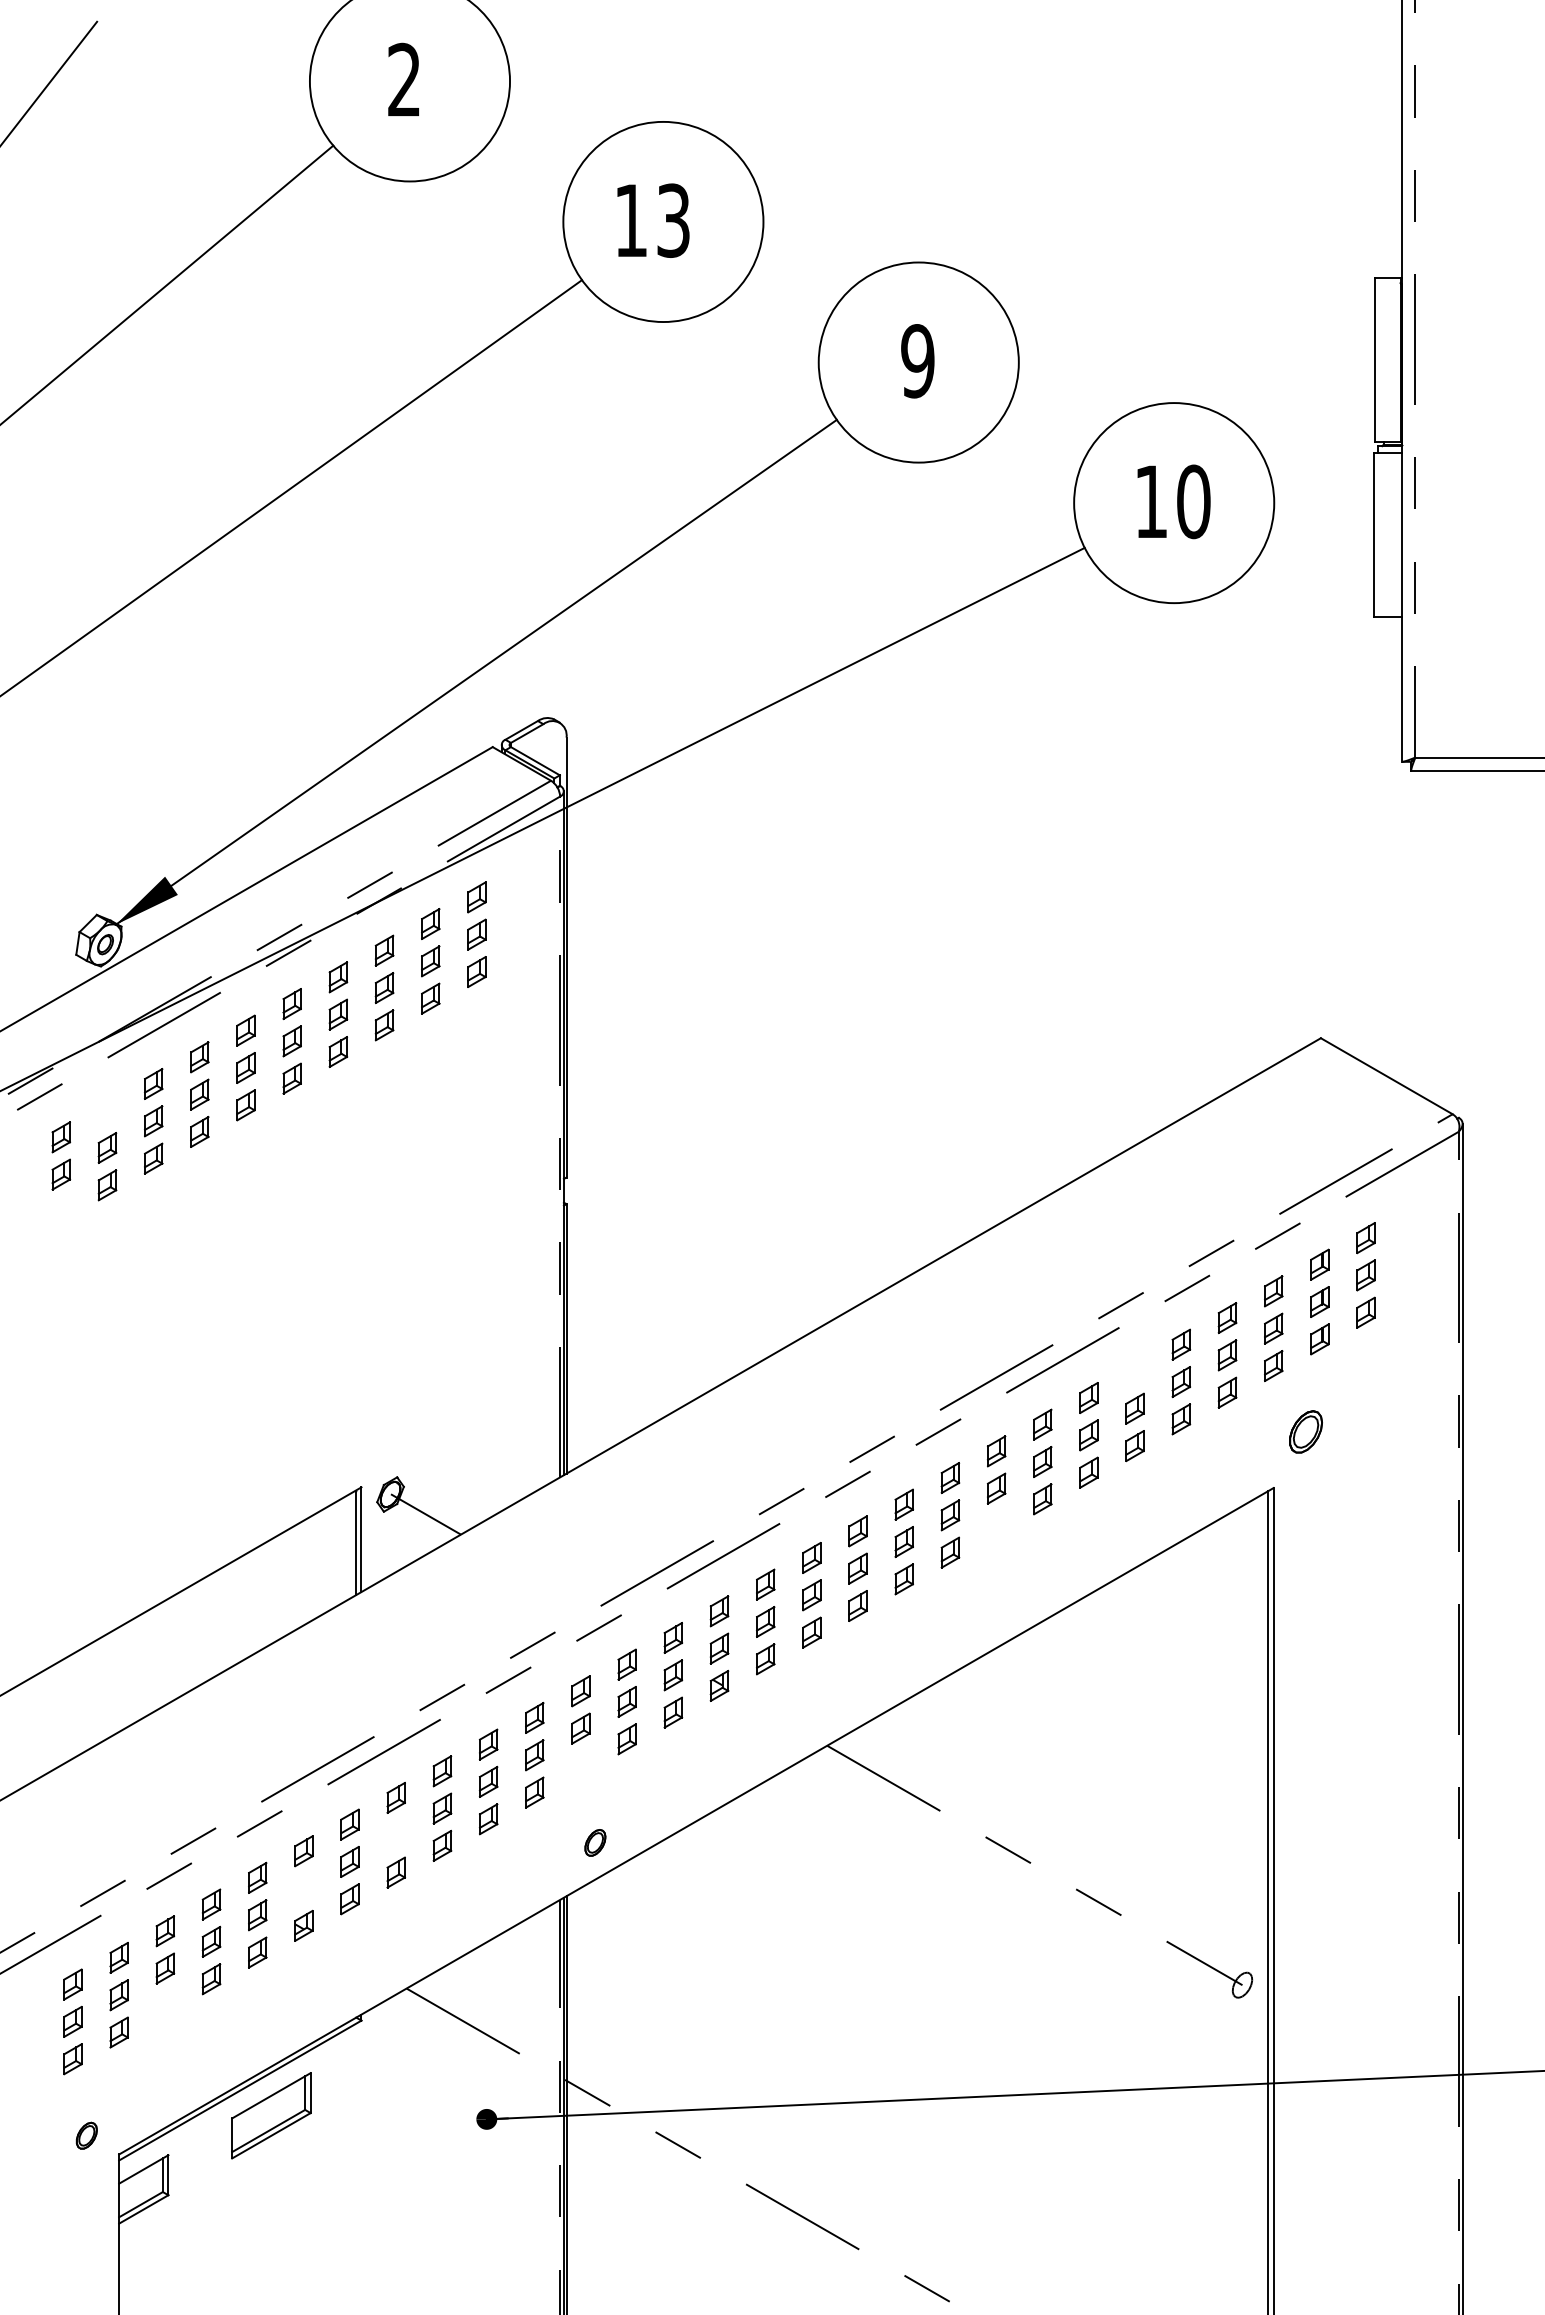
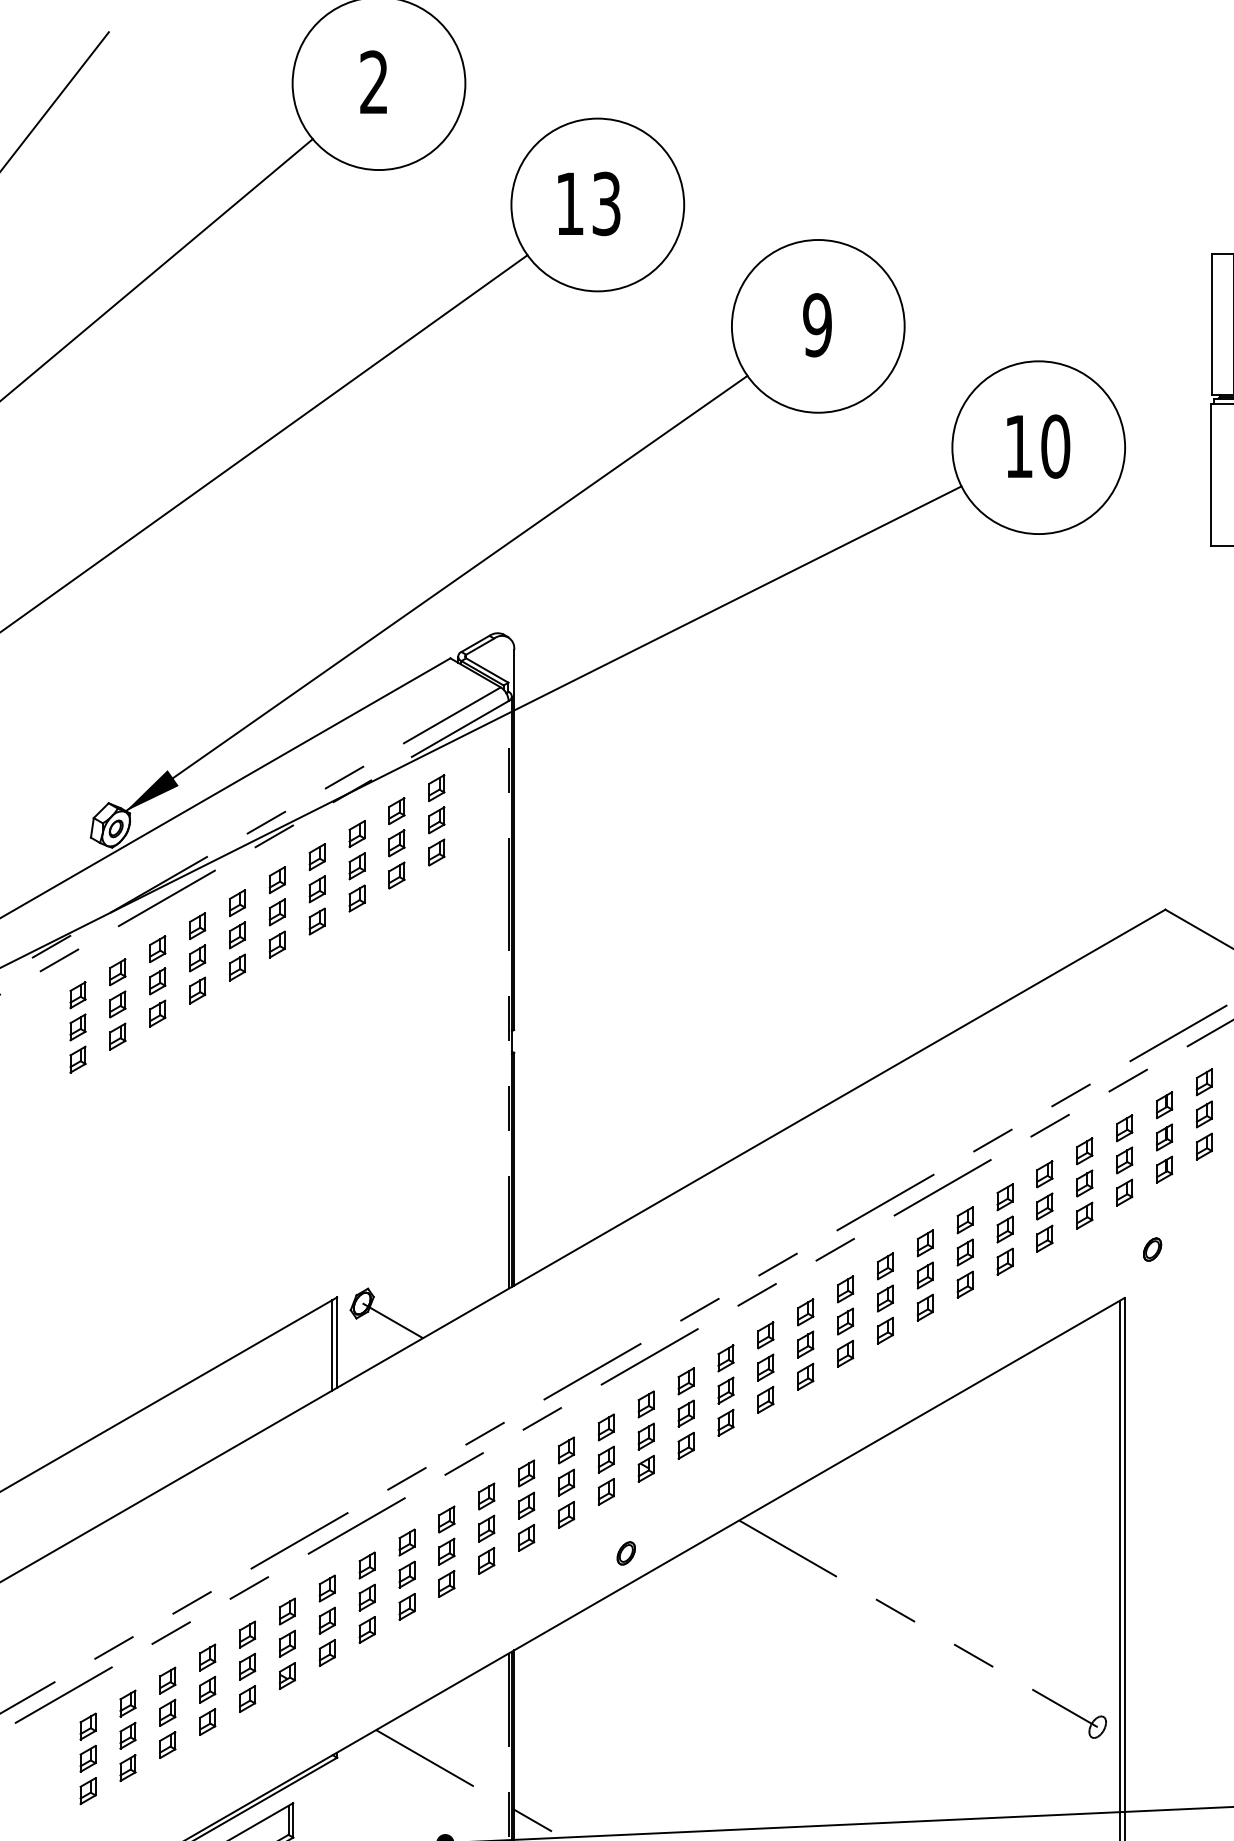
part: (107, 1110) -> (117, 972), added
part: (60, 1211) -> (77, 1059), added
part: (1134, 1371) -> (1004, 1197), added
part: (1305, 1431) -> (1152, 1249), size x0.62
part: (996, 1525) -> (885, 1330), added
part: (580, 1765) -> (526, 1537), added
part: (395, 1835) -> (366, 1597), added
part: (595, 1842) -> (626, 1553), moved
part: (303, 1888) -> (287, 1643), added
part: (164, 2005) -> (167, 1744), added

